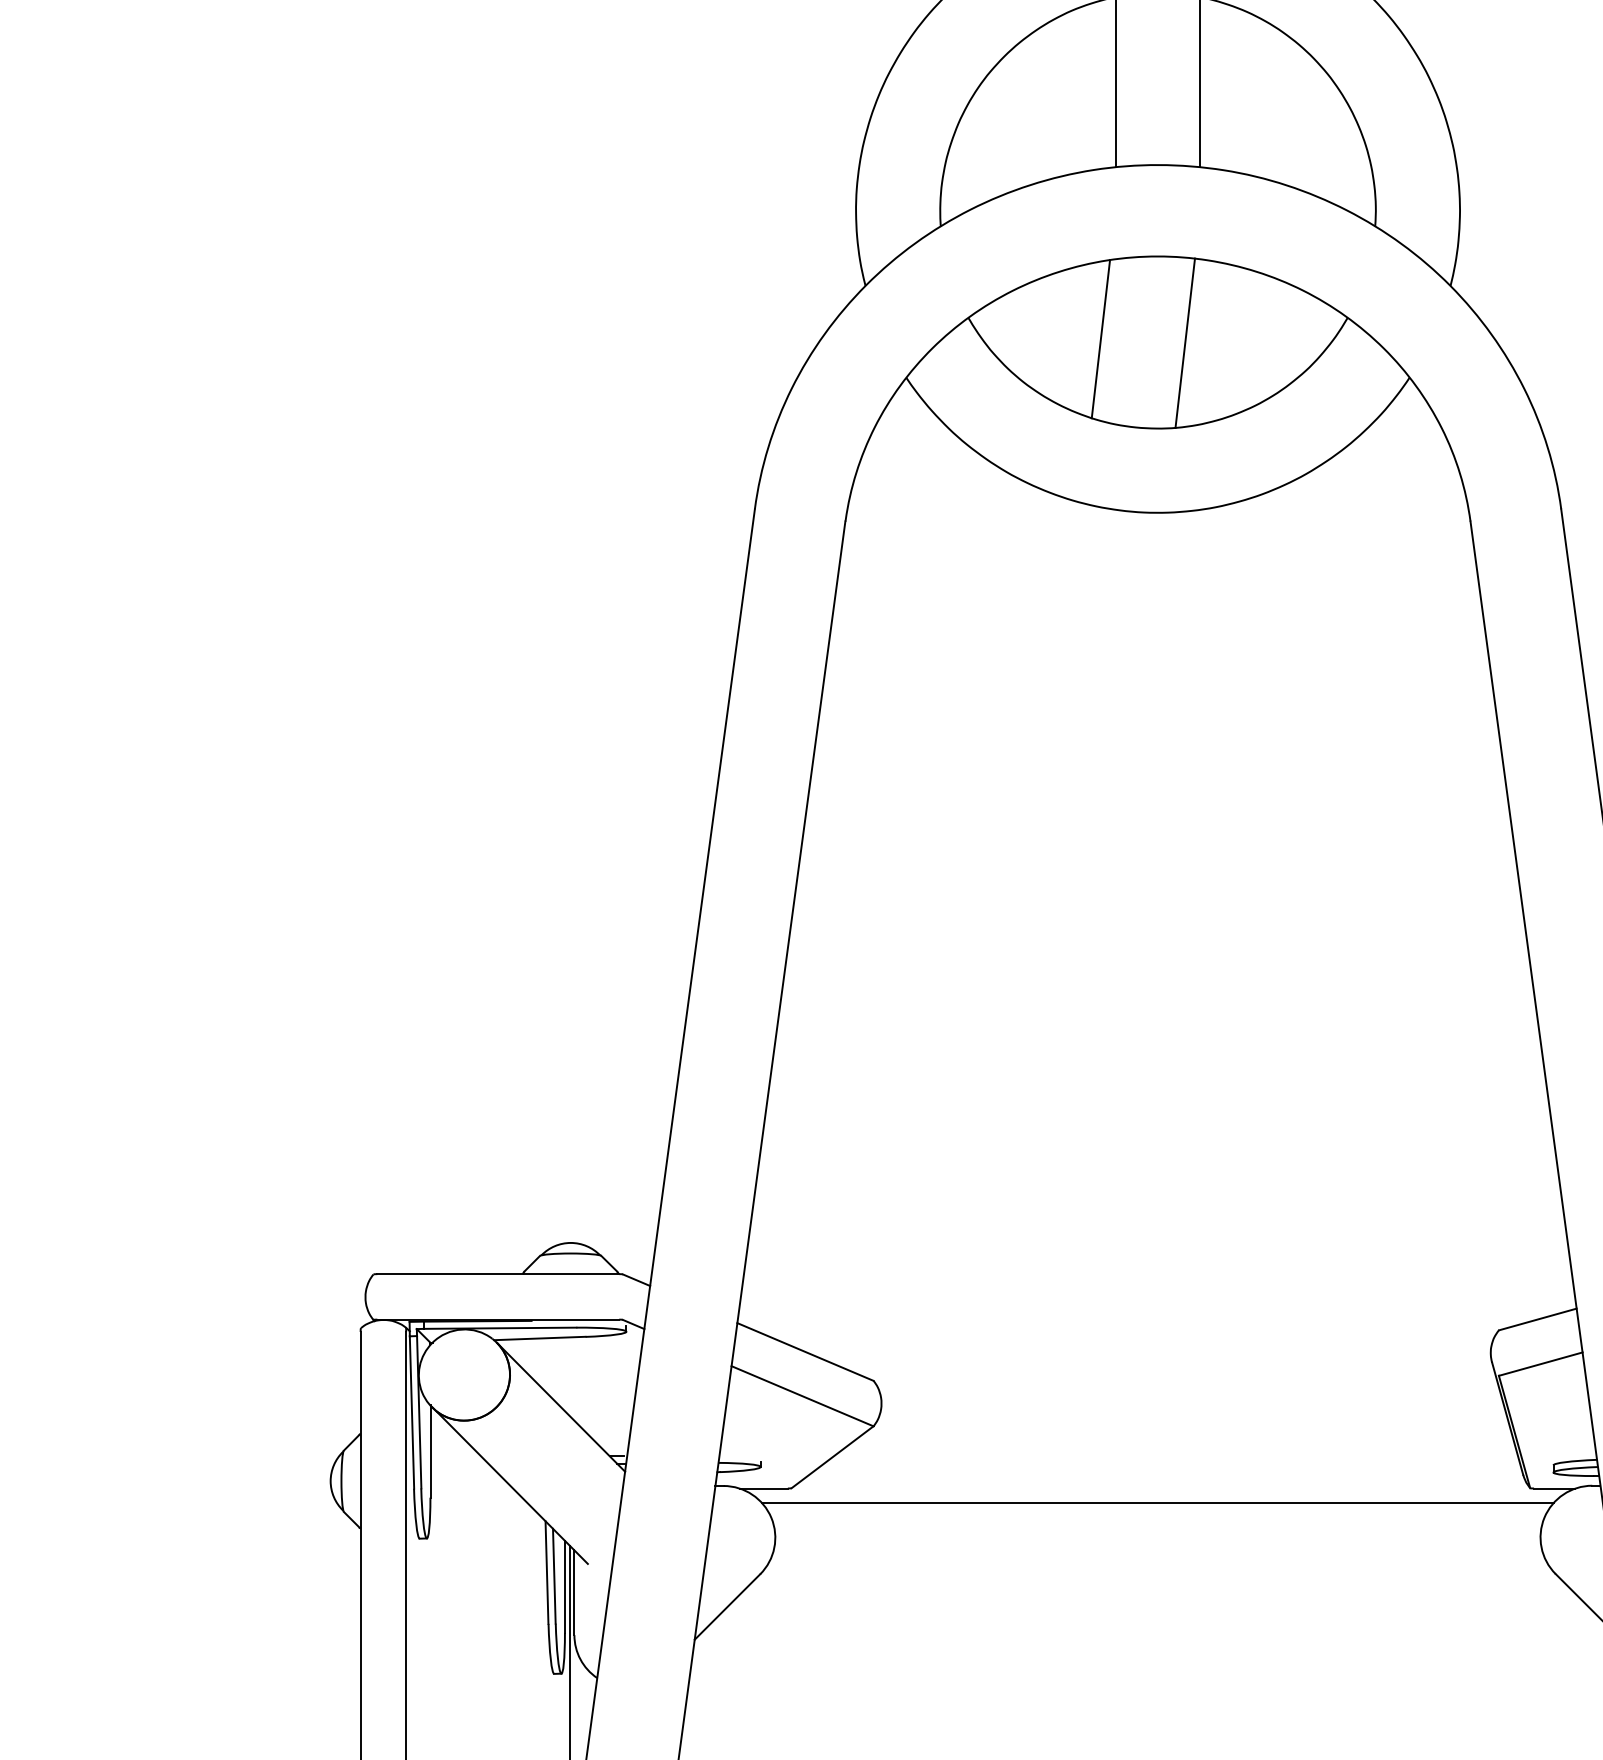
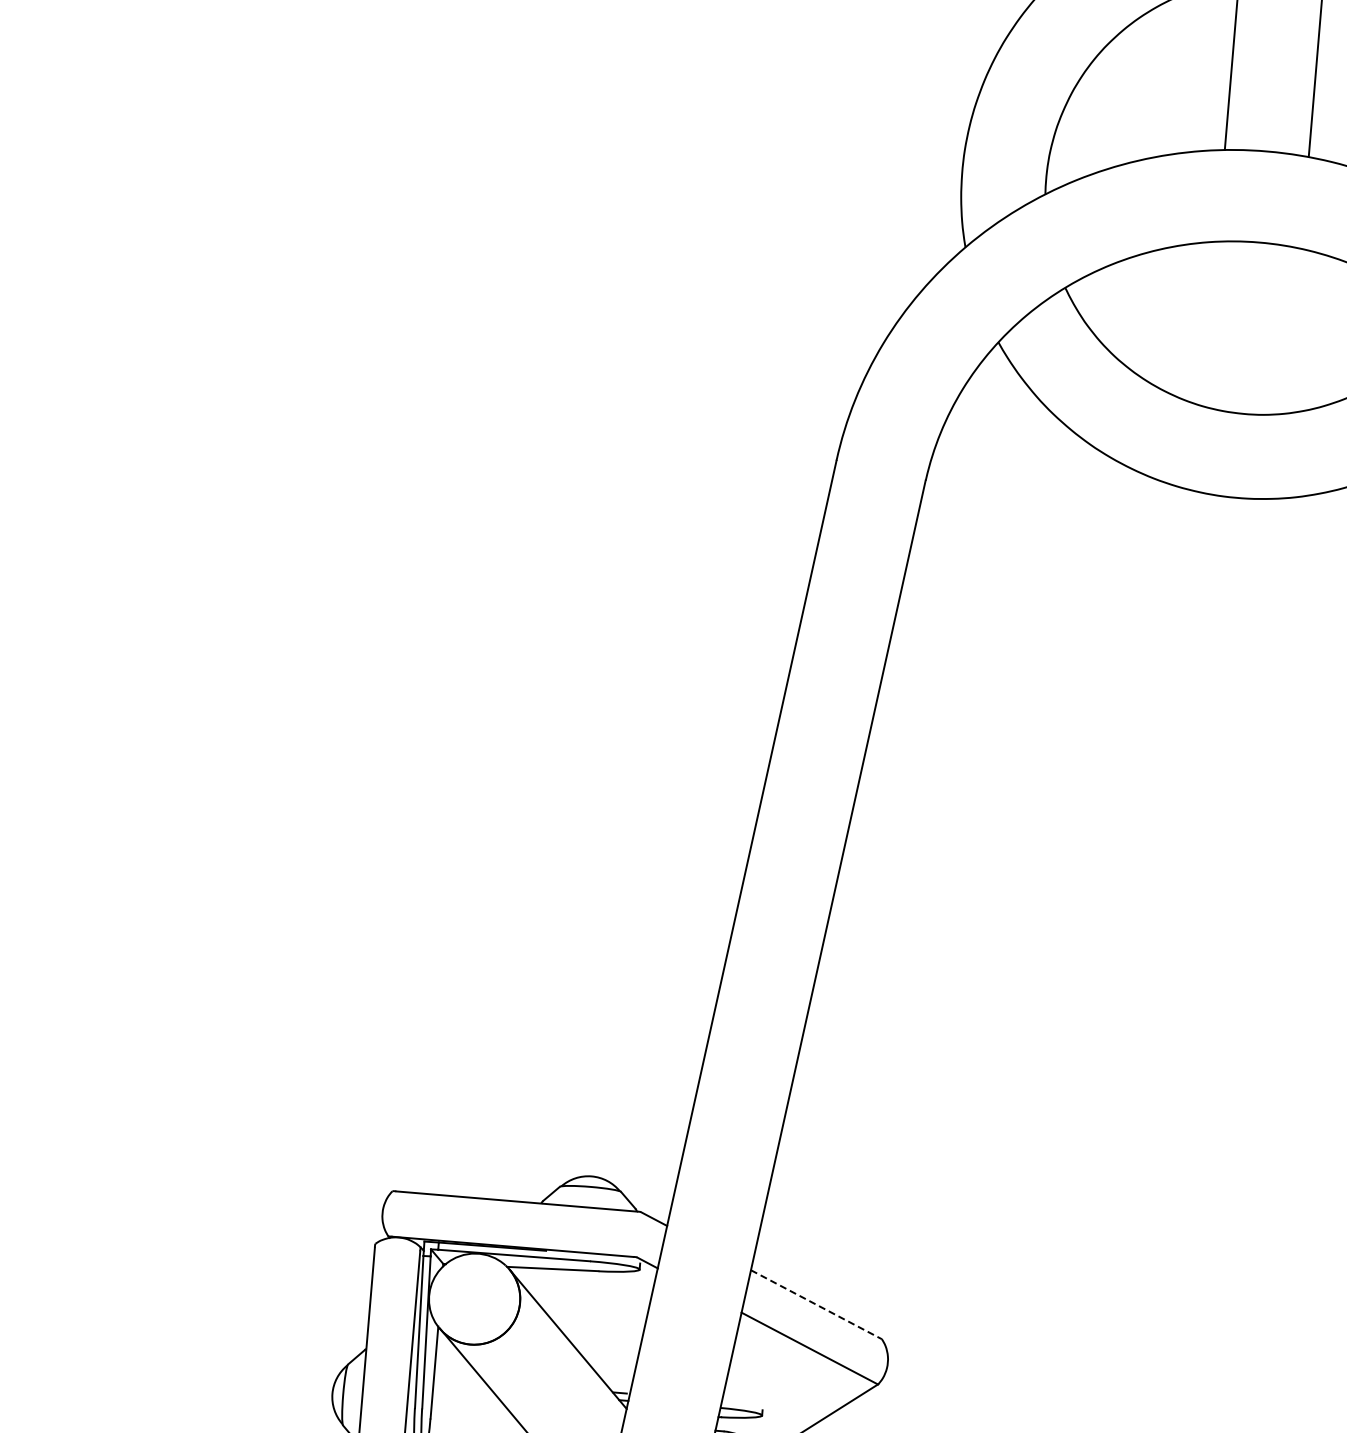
line: (1100, 339) -> (1195, 320), removed
line: (1185, 342) -> (1279, 330), removed
line: (805, 1351) -> (816, 1304), solid -> dashed

